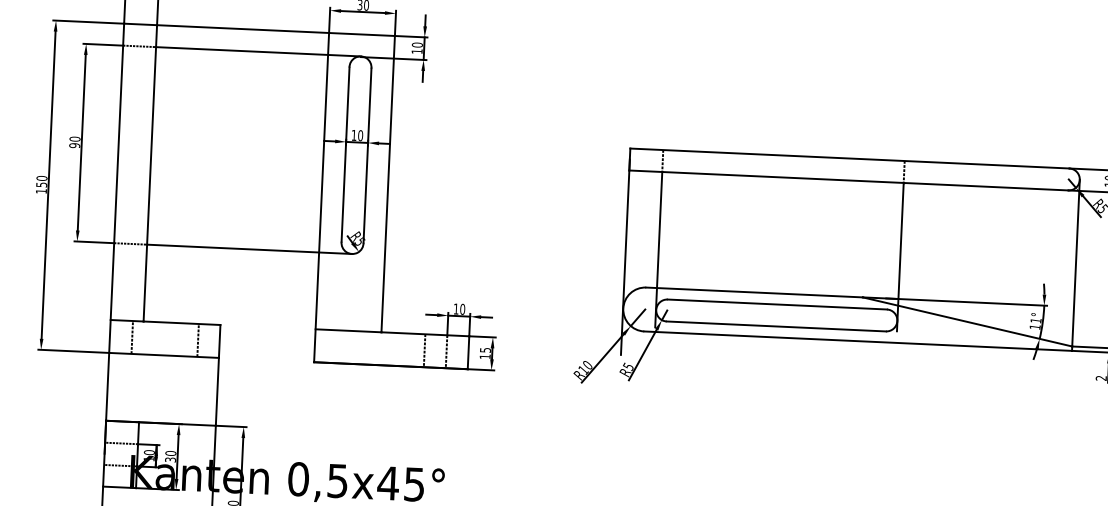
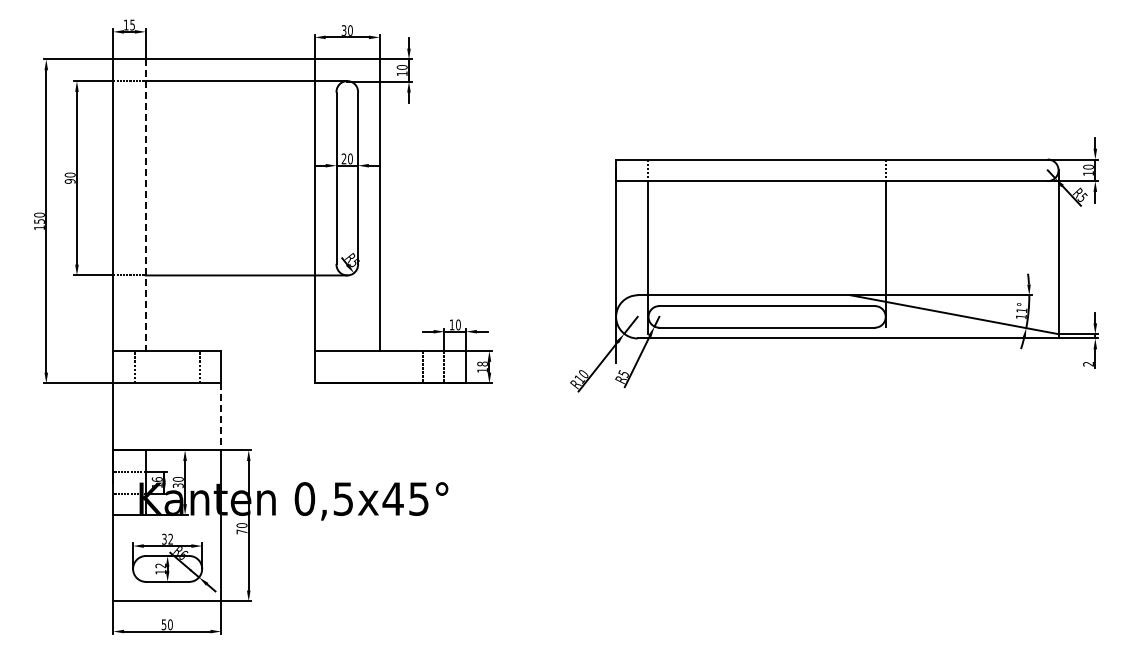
text: (353, 134) -> (343, 158), 10 -> 20
line: (150, 173) -> (145, 205), solid -> dashed
text: (485, 349) -> (482, 363), 15 -> 18
line: (217, 392) -> (221, 417), solid -> dashed
text: (148, 452) -> (156, 479), 10 -> 16

